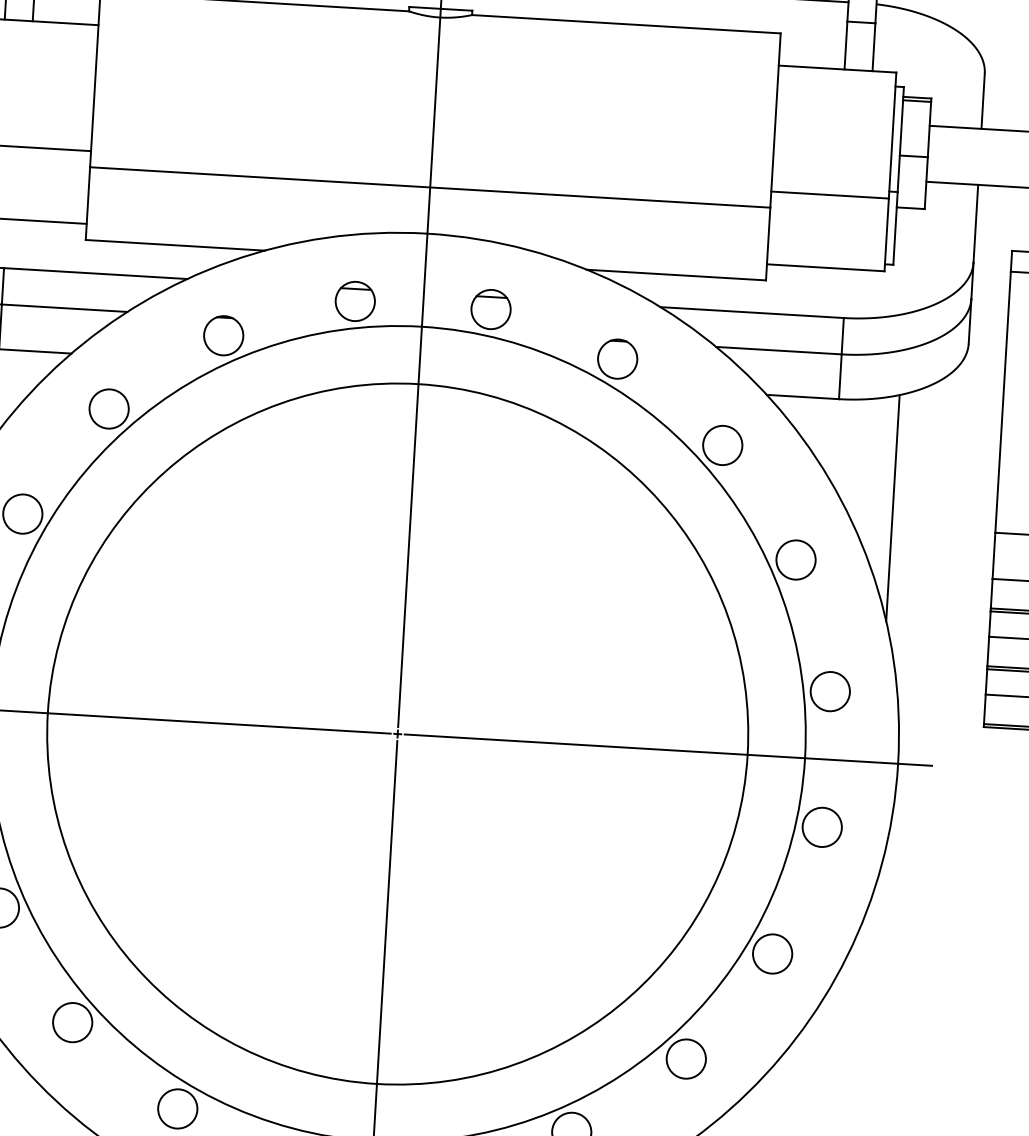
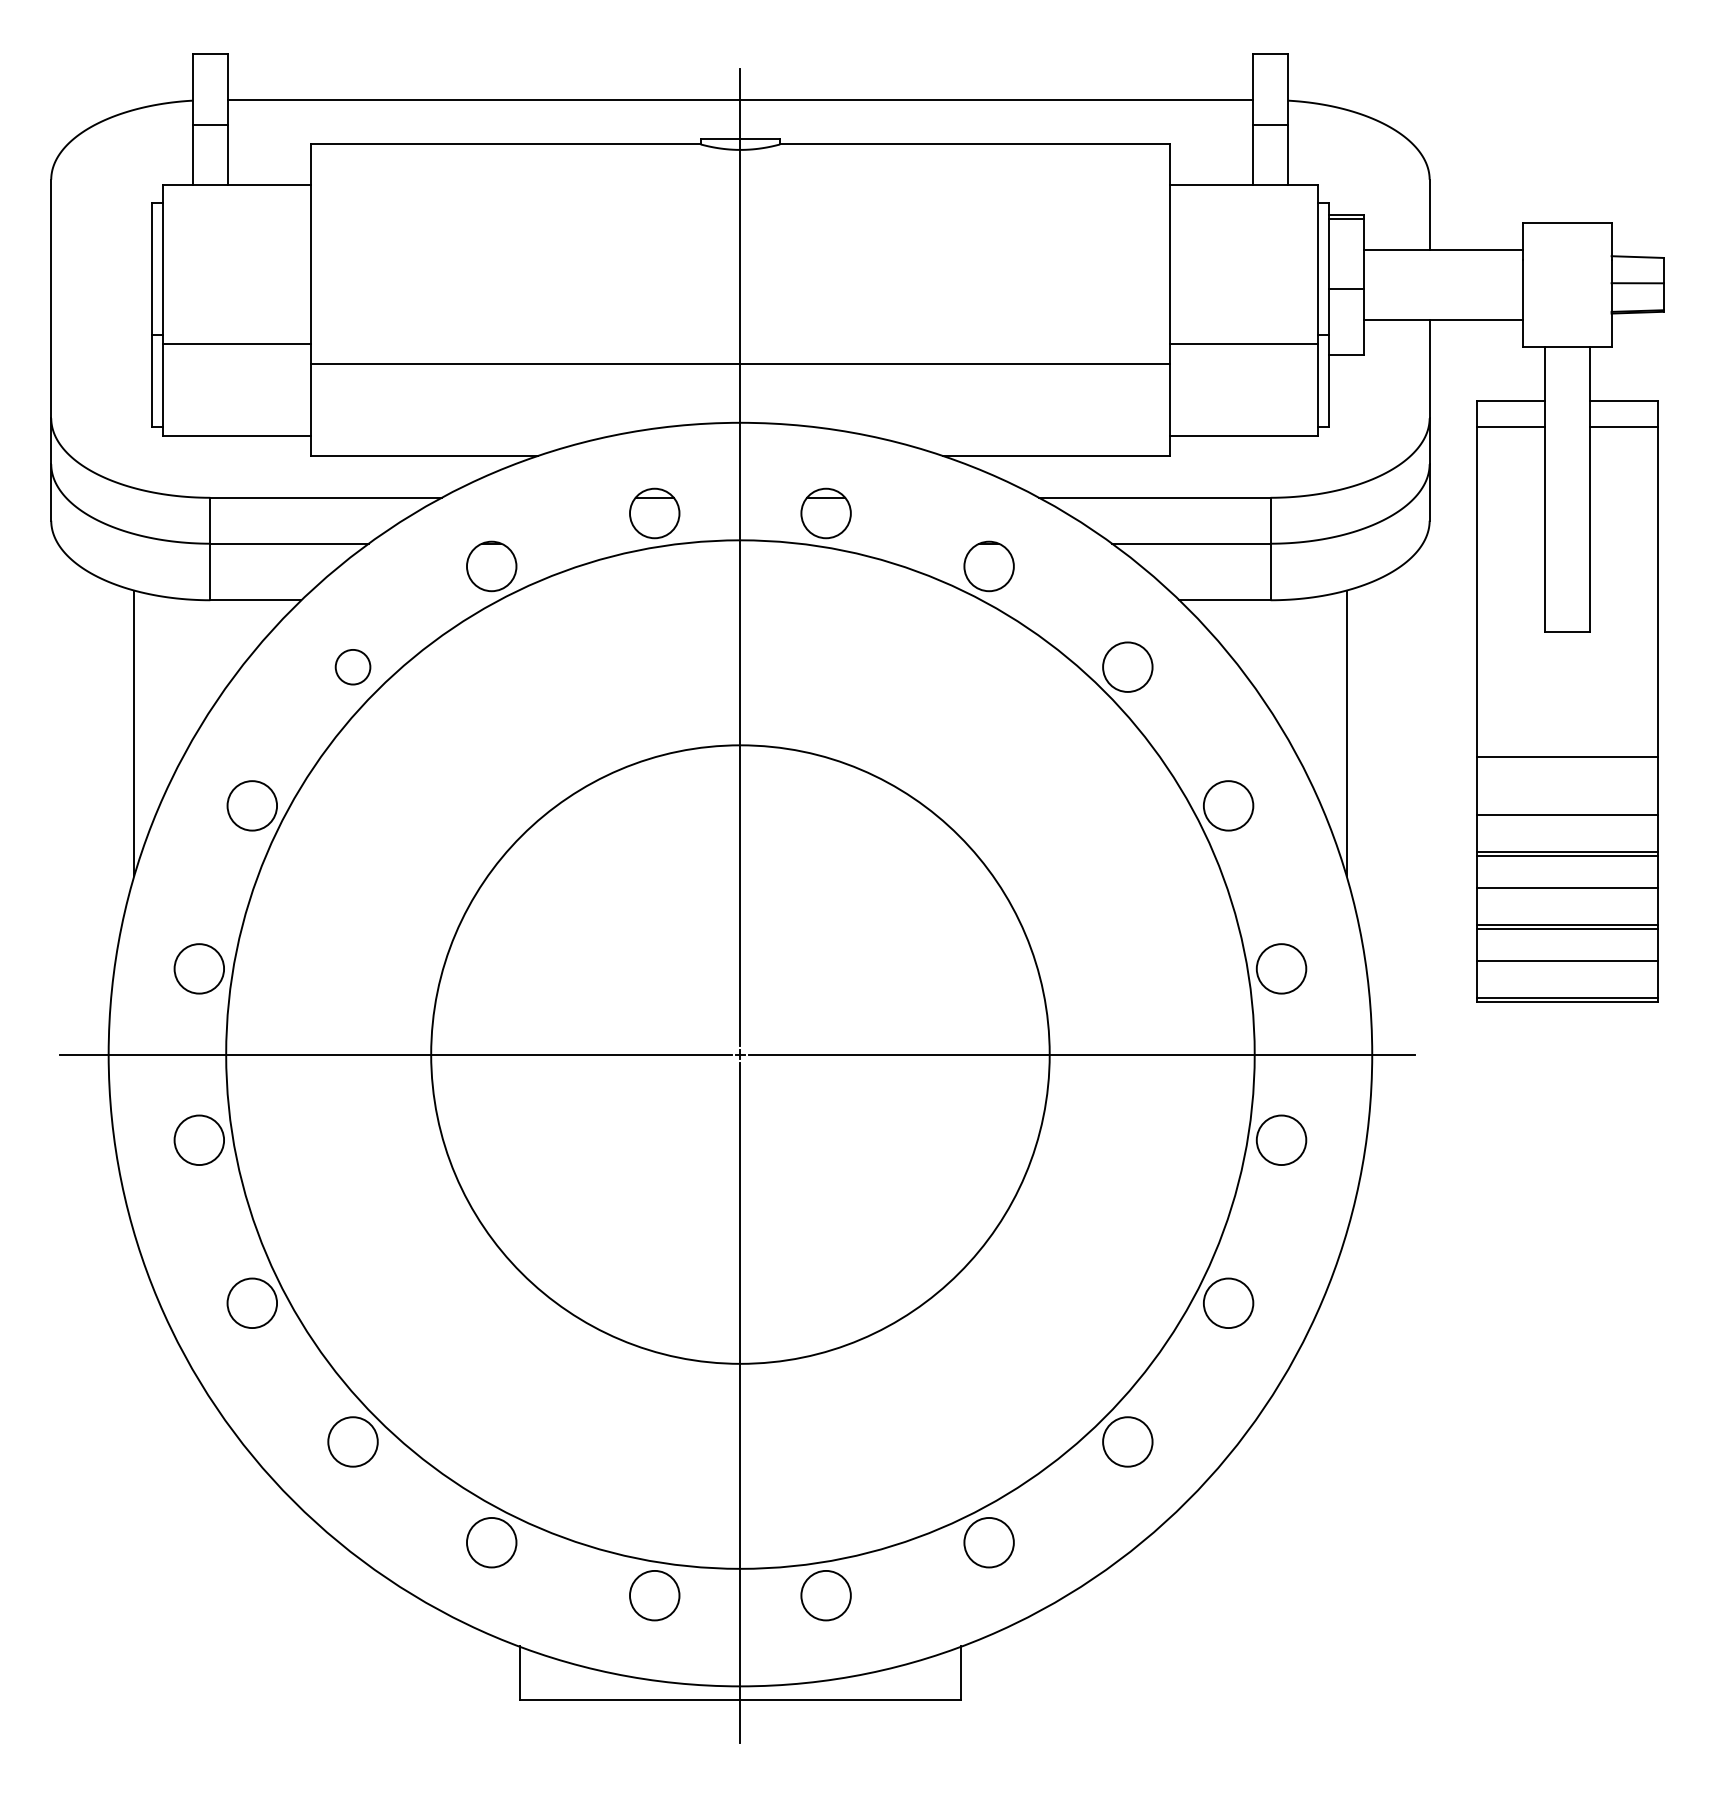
circle: (108, 408) -> (352, 666), size x0.7
circle: (397, 733) -> (740, 1054), size x0.7

